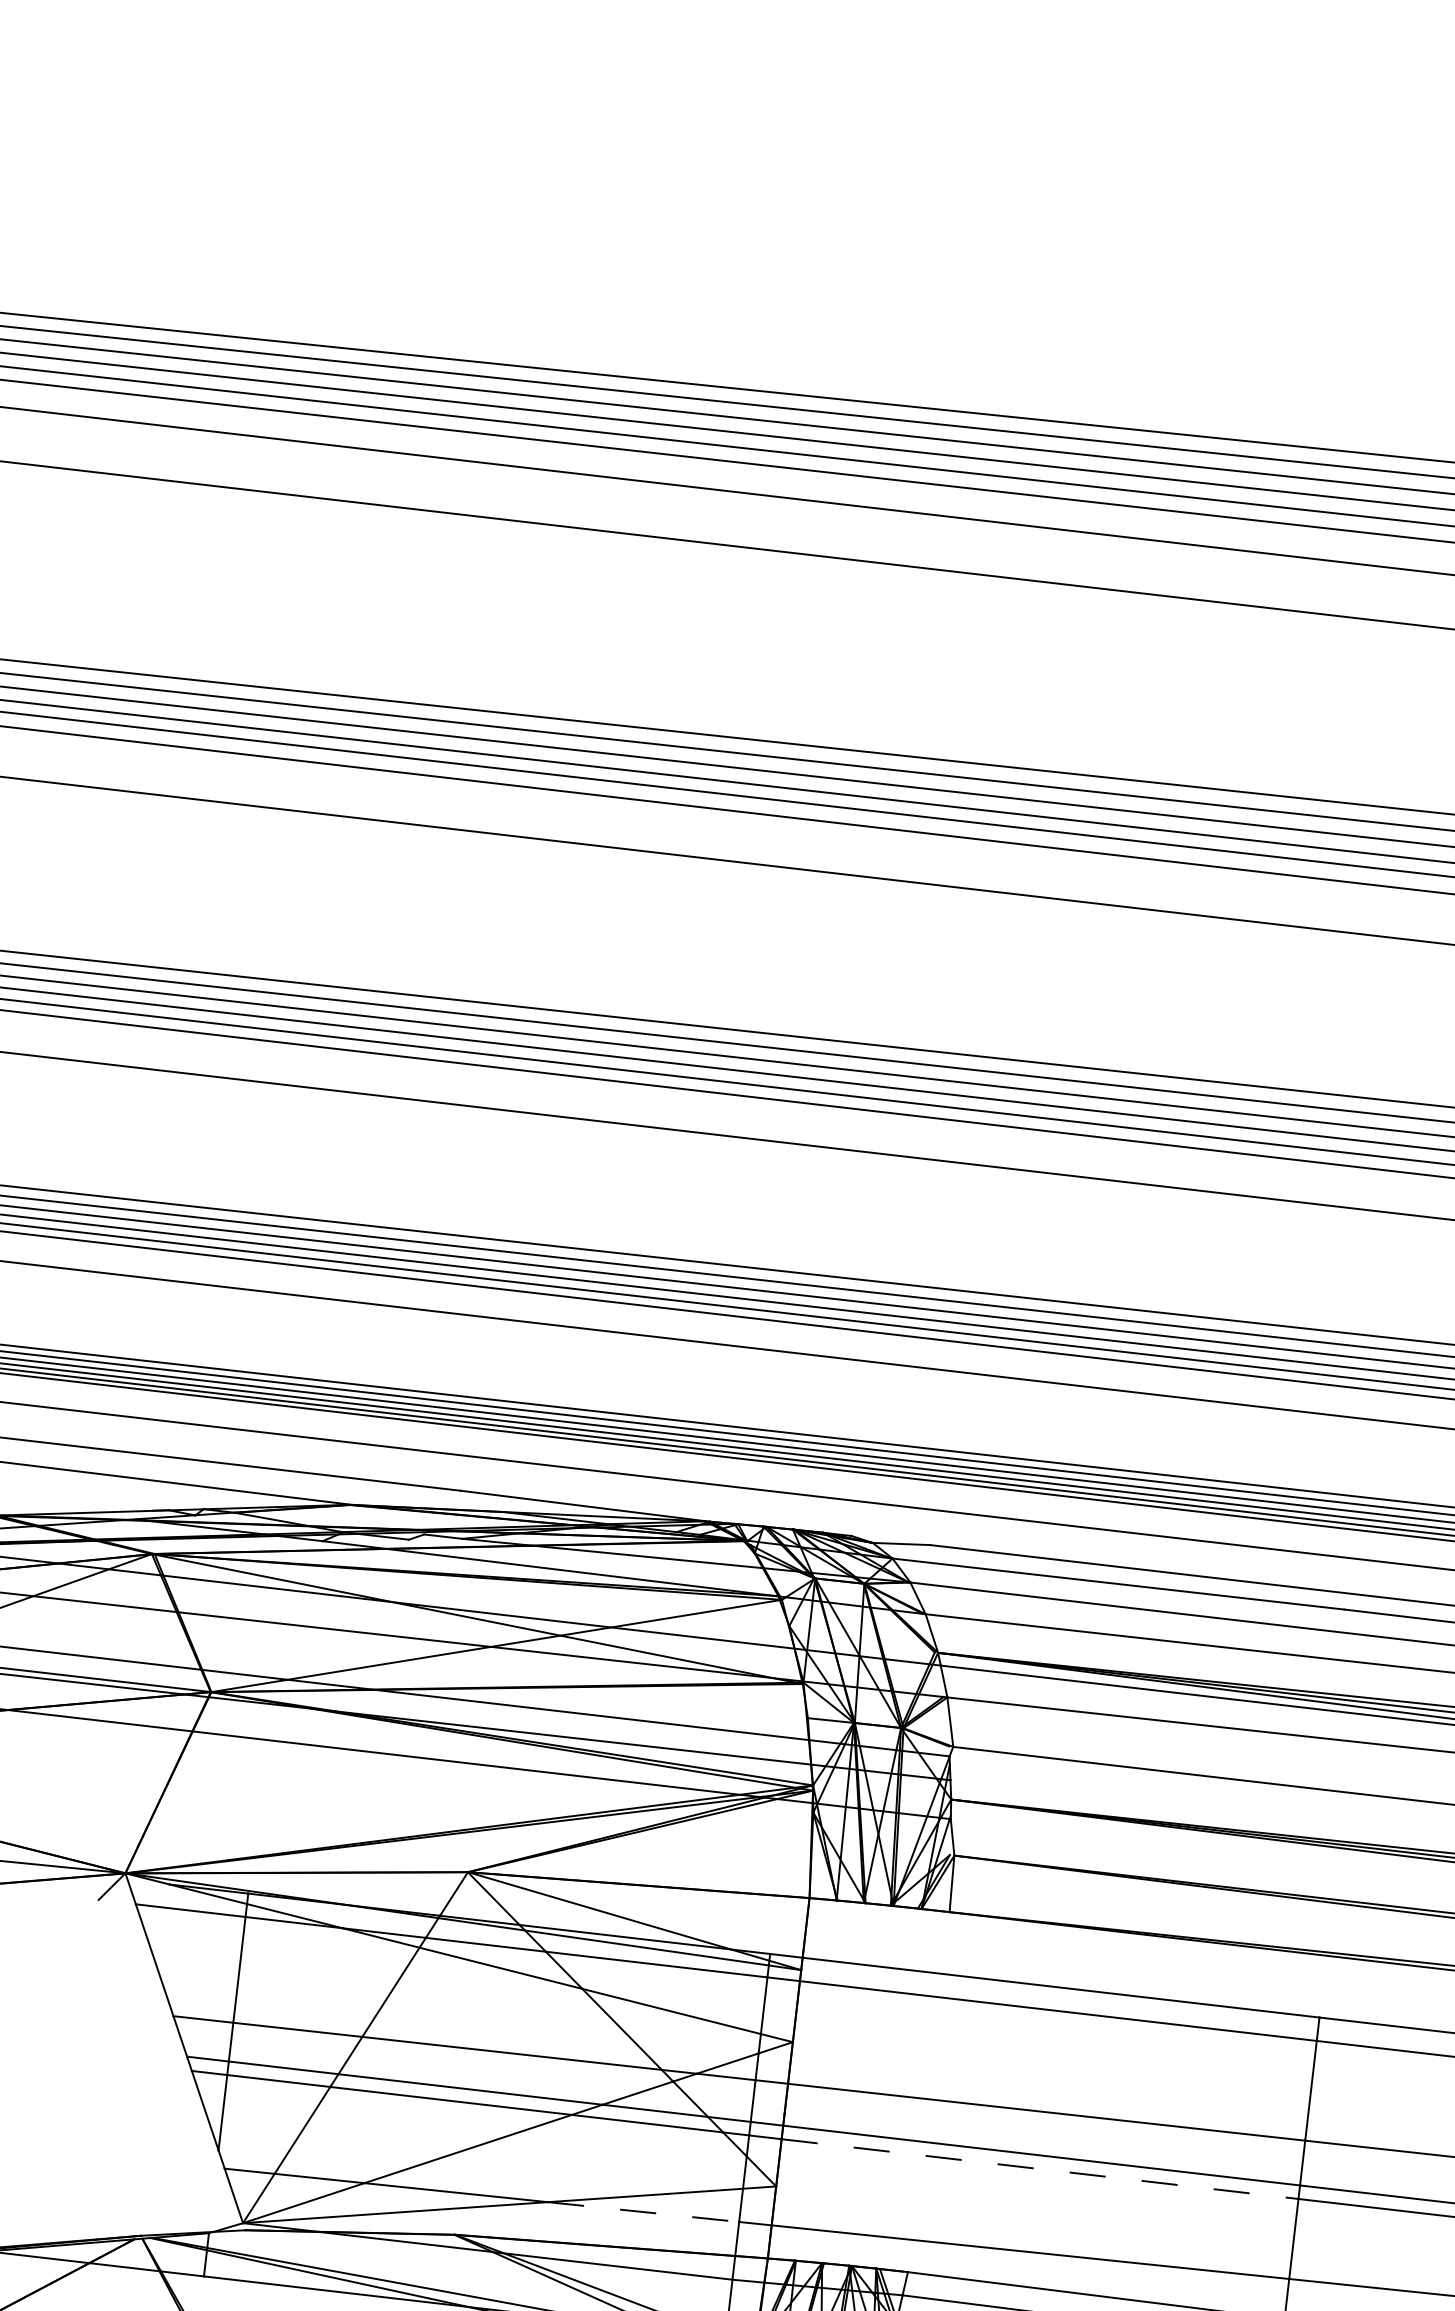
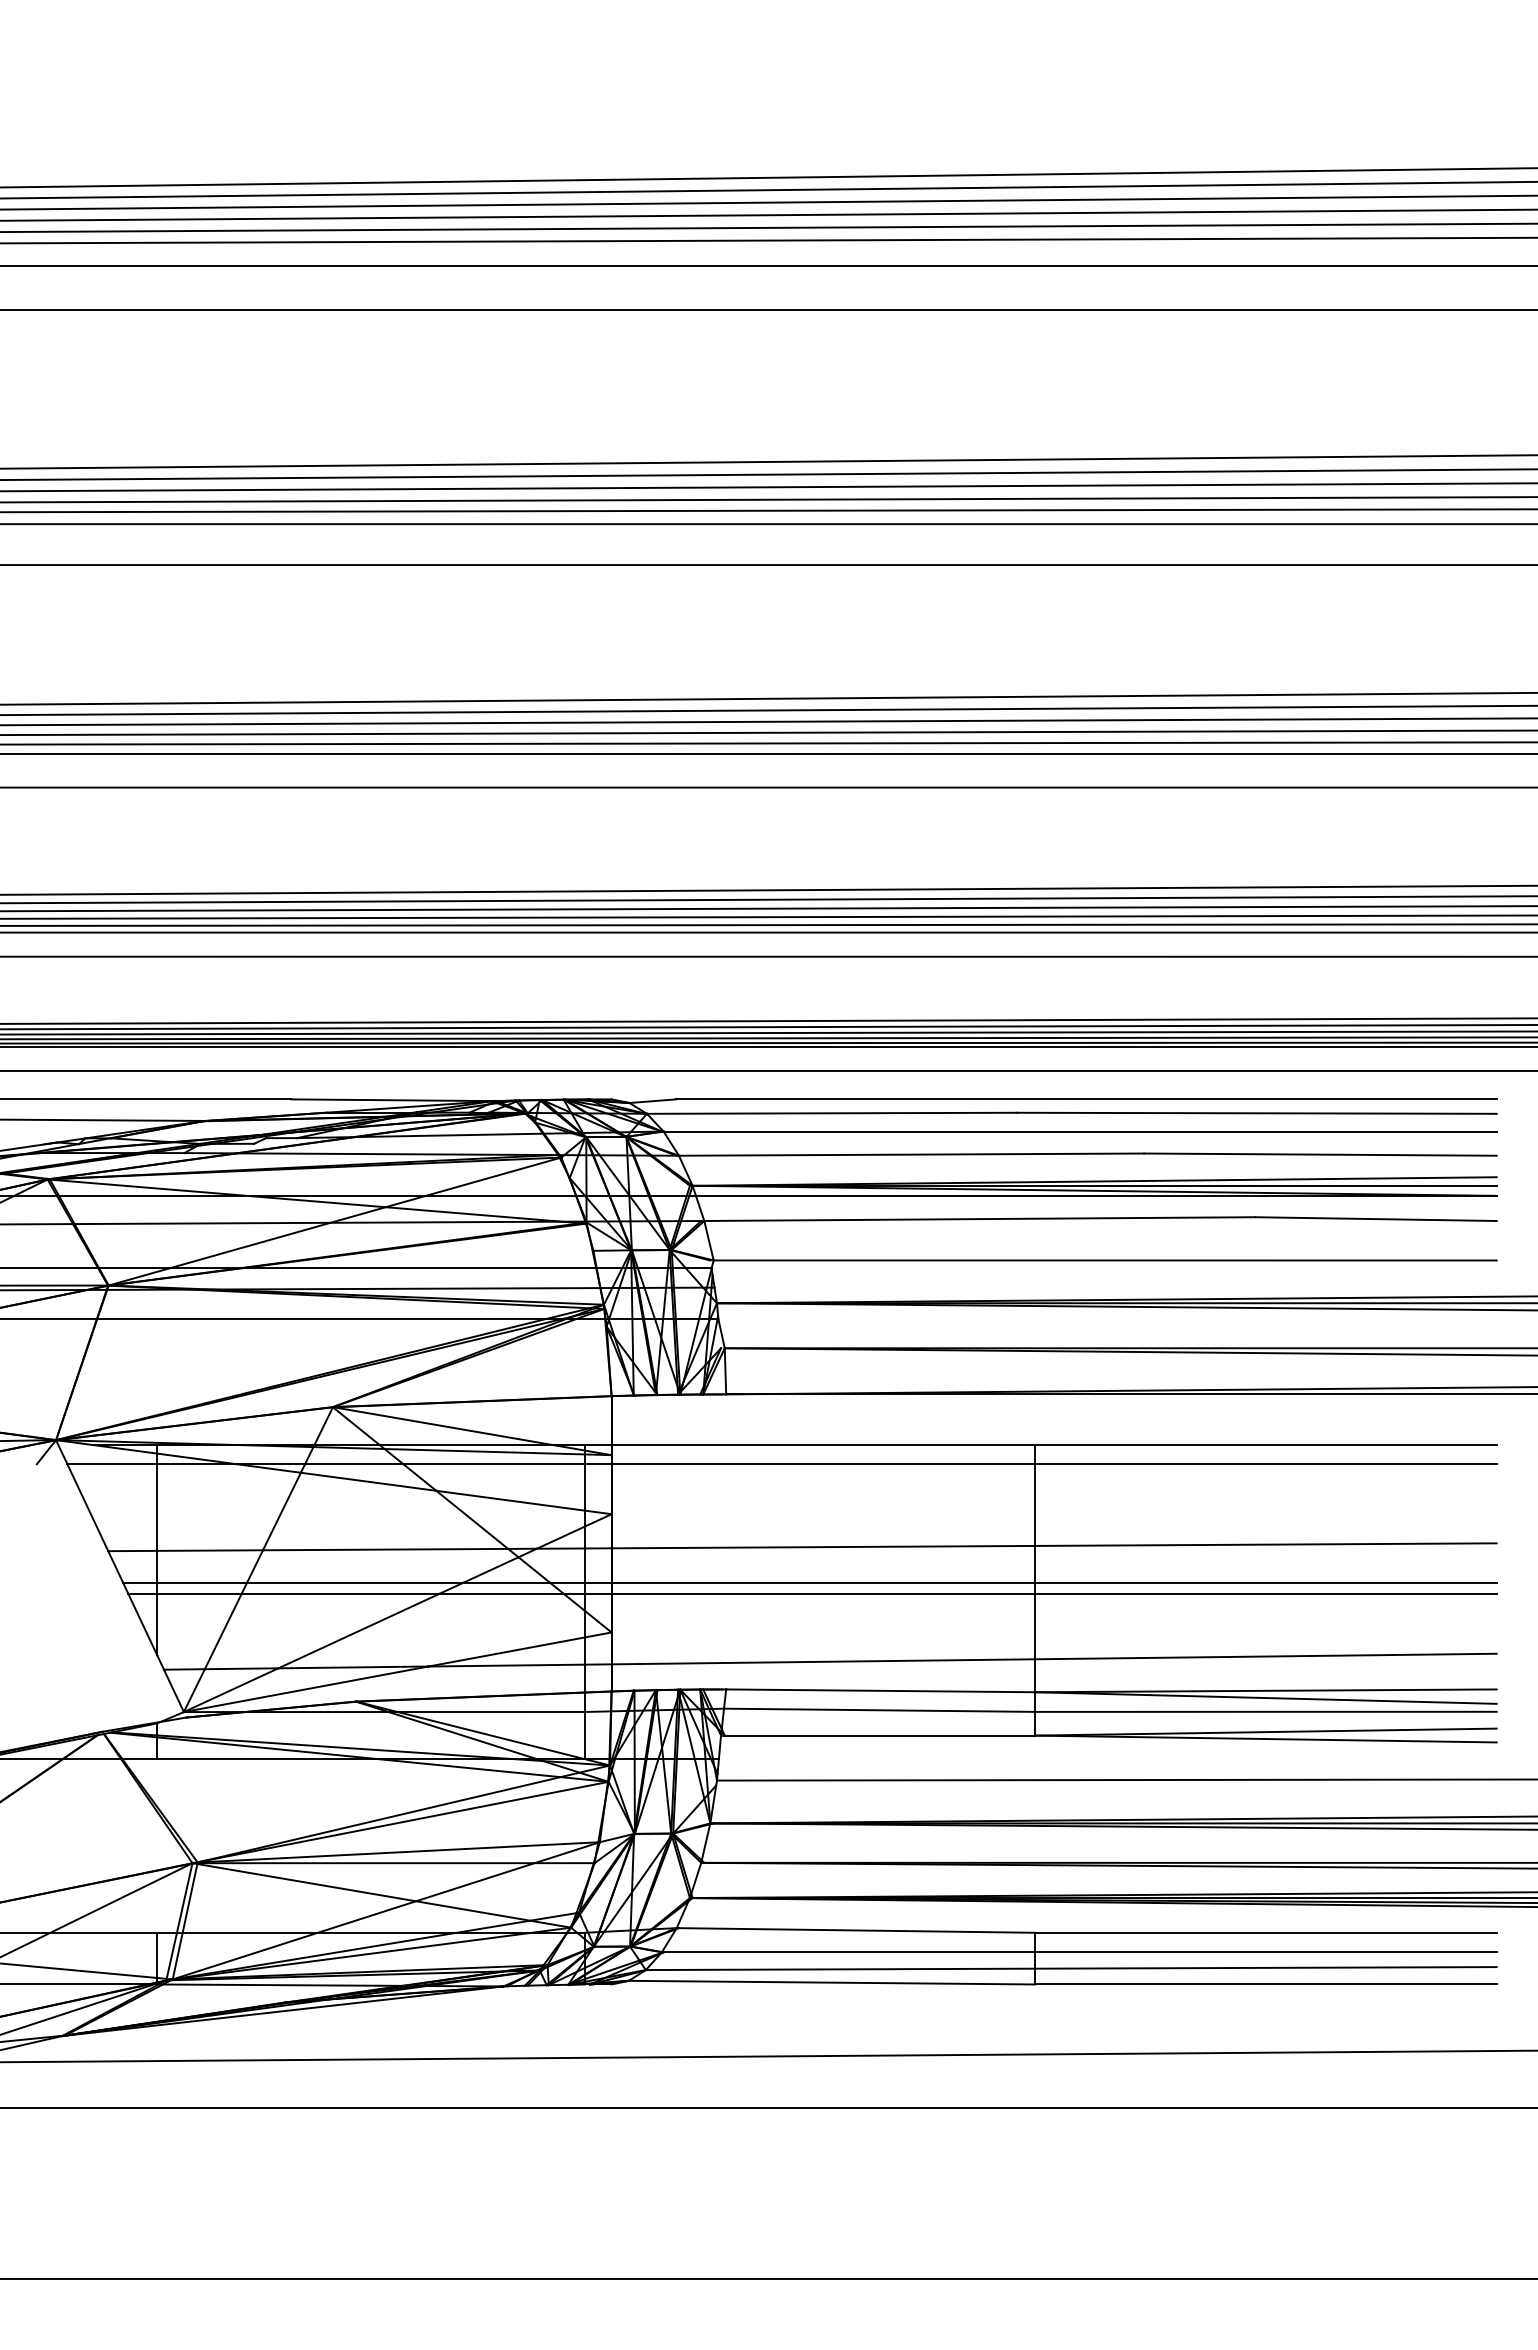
line: (1040, 2168) -> (823, 1593), dashed -> solid
line: (644, 2212) -> (507, 1665), dashed -> solid

